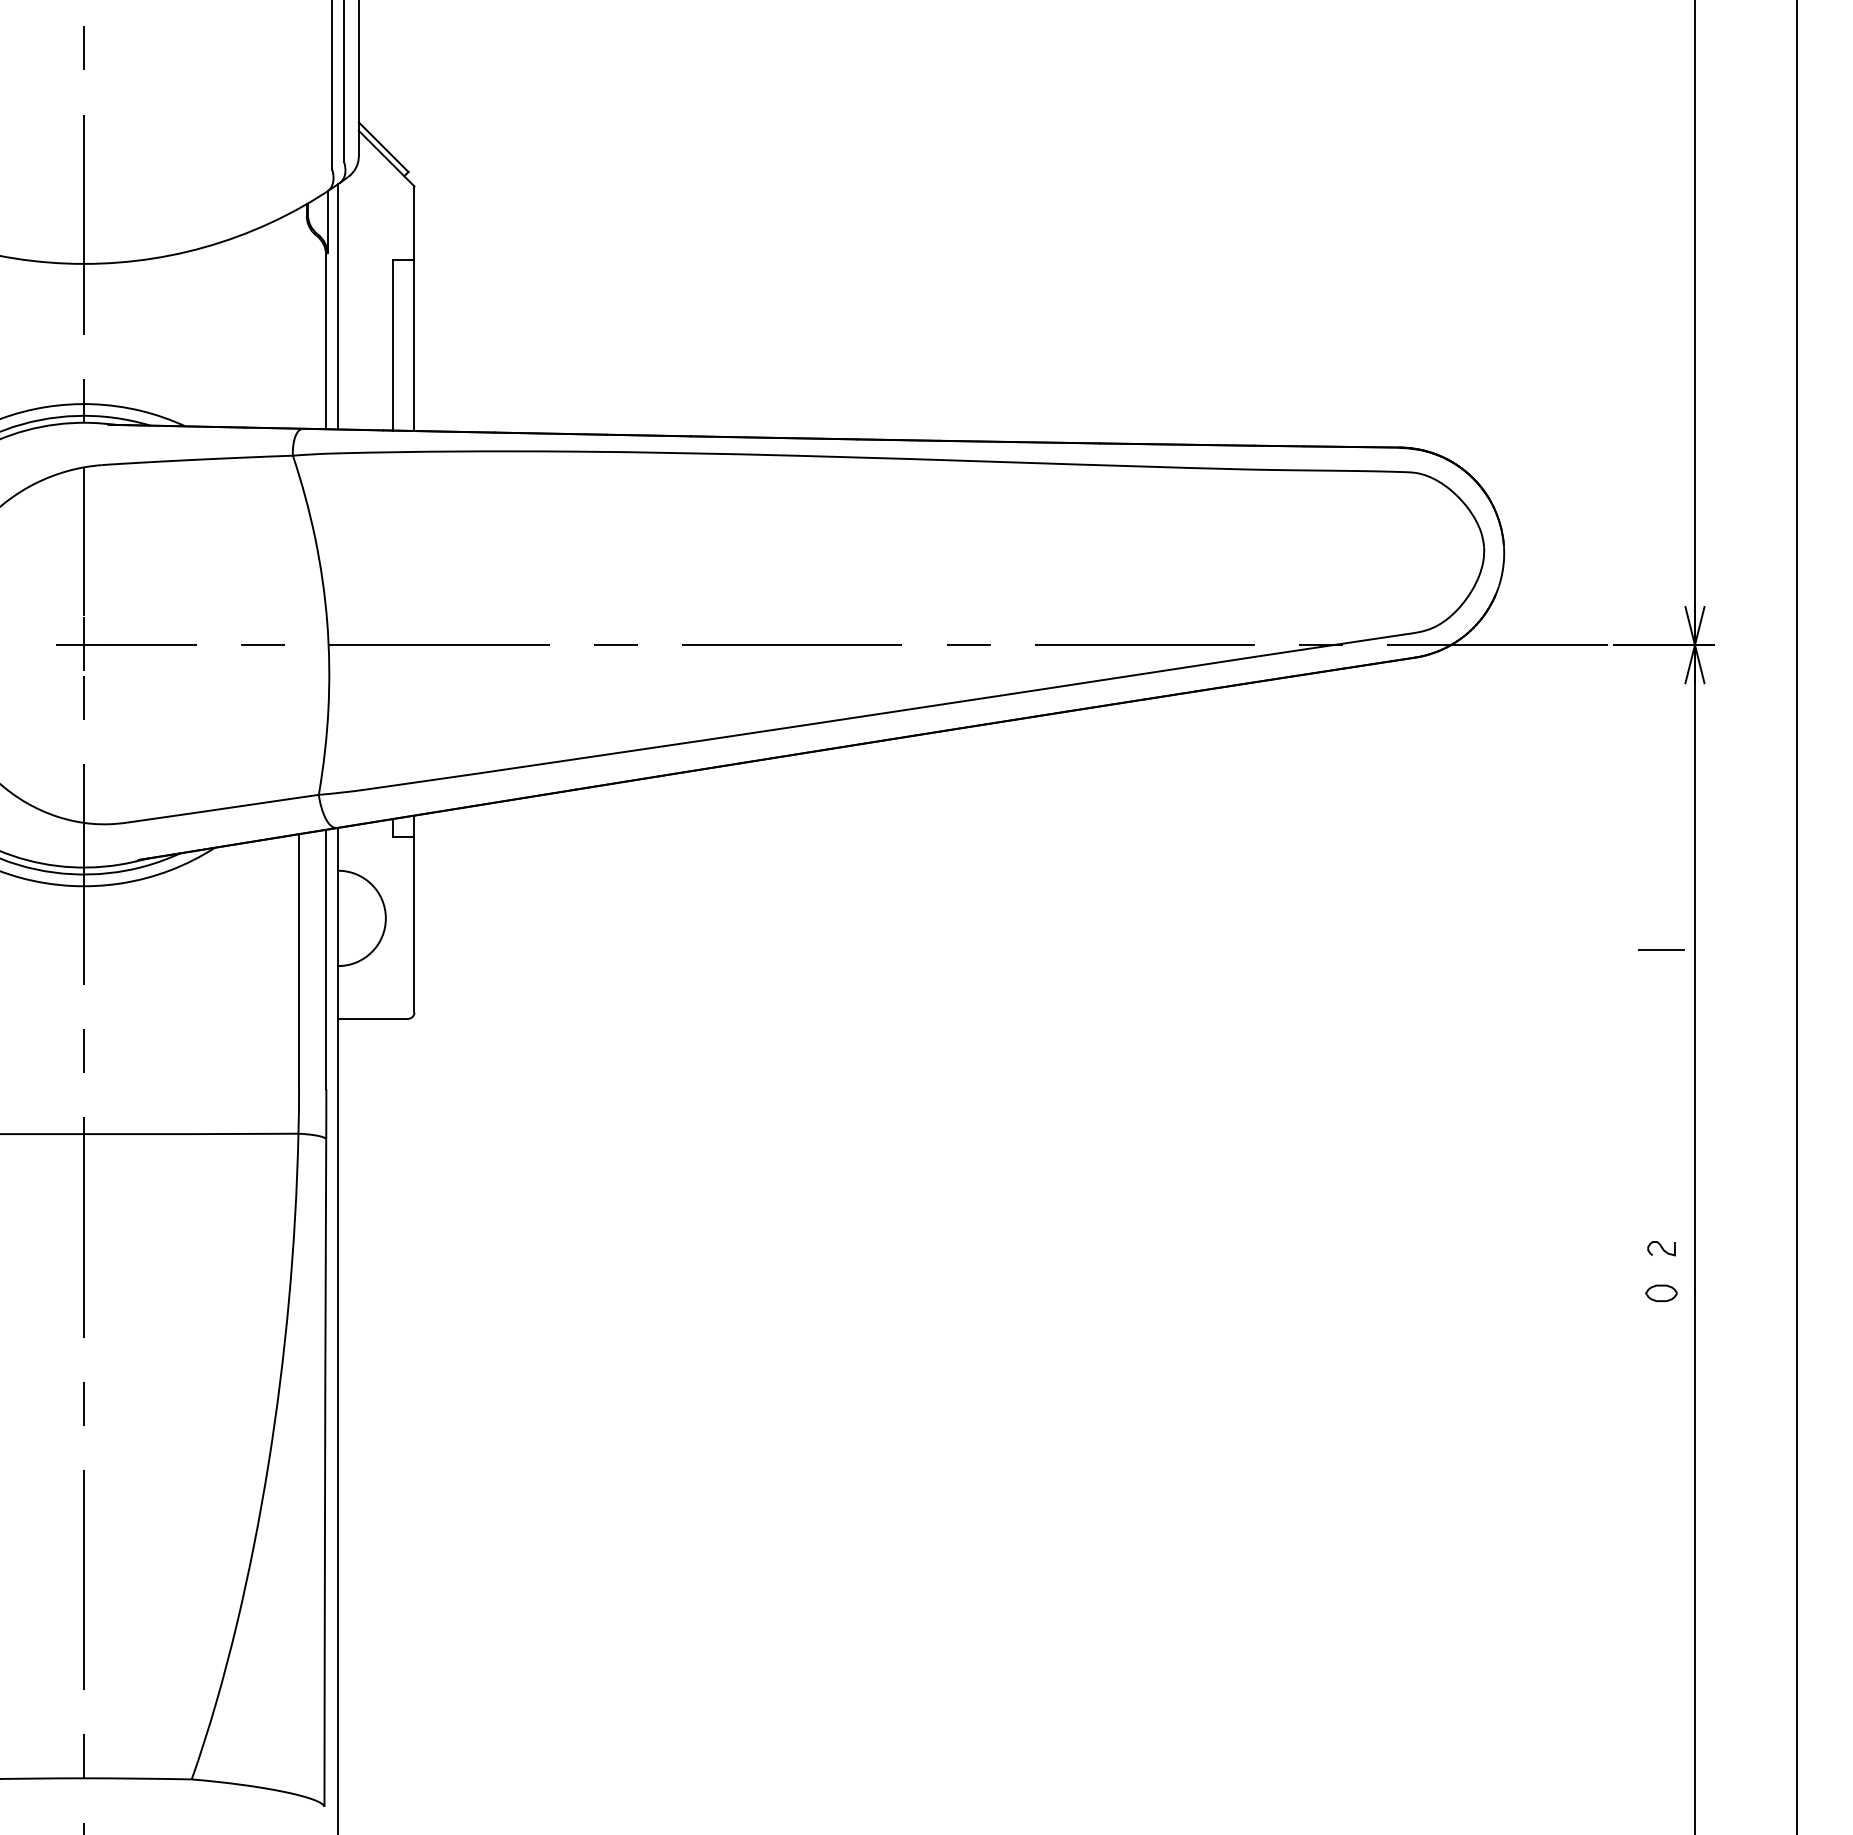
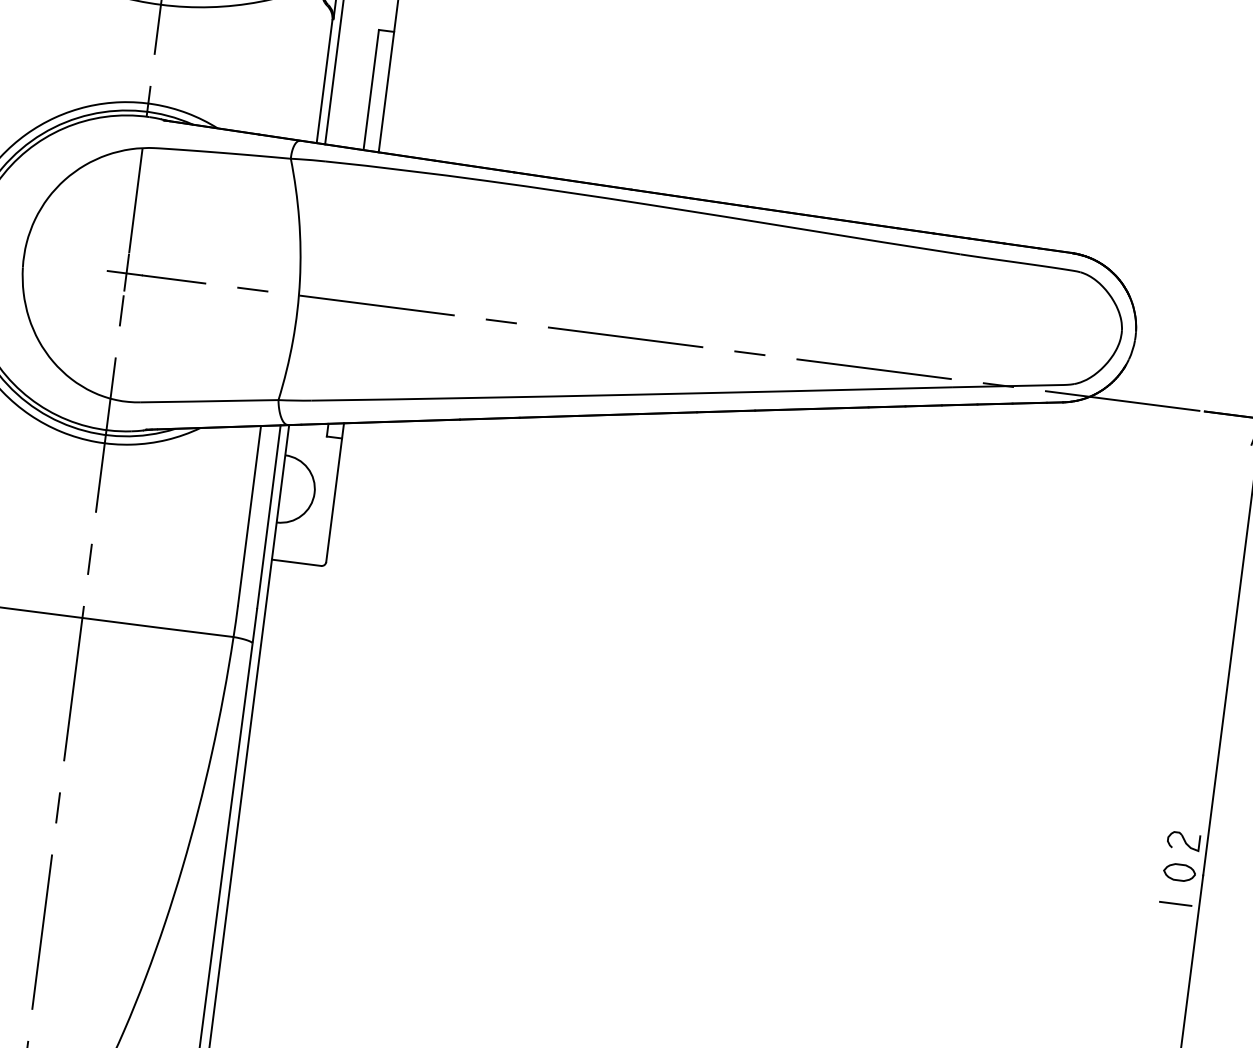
line: (1661, 949) -> (1175, 903), moved
part: (1661, 1248) -> (1183, 840), size x1.67
part: (1661, 1293) -> (1179, 872), size x1.43

